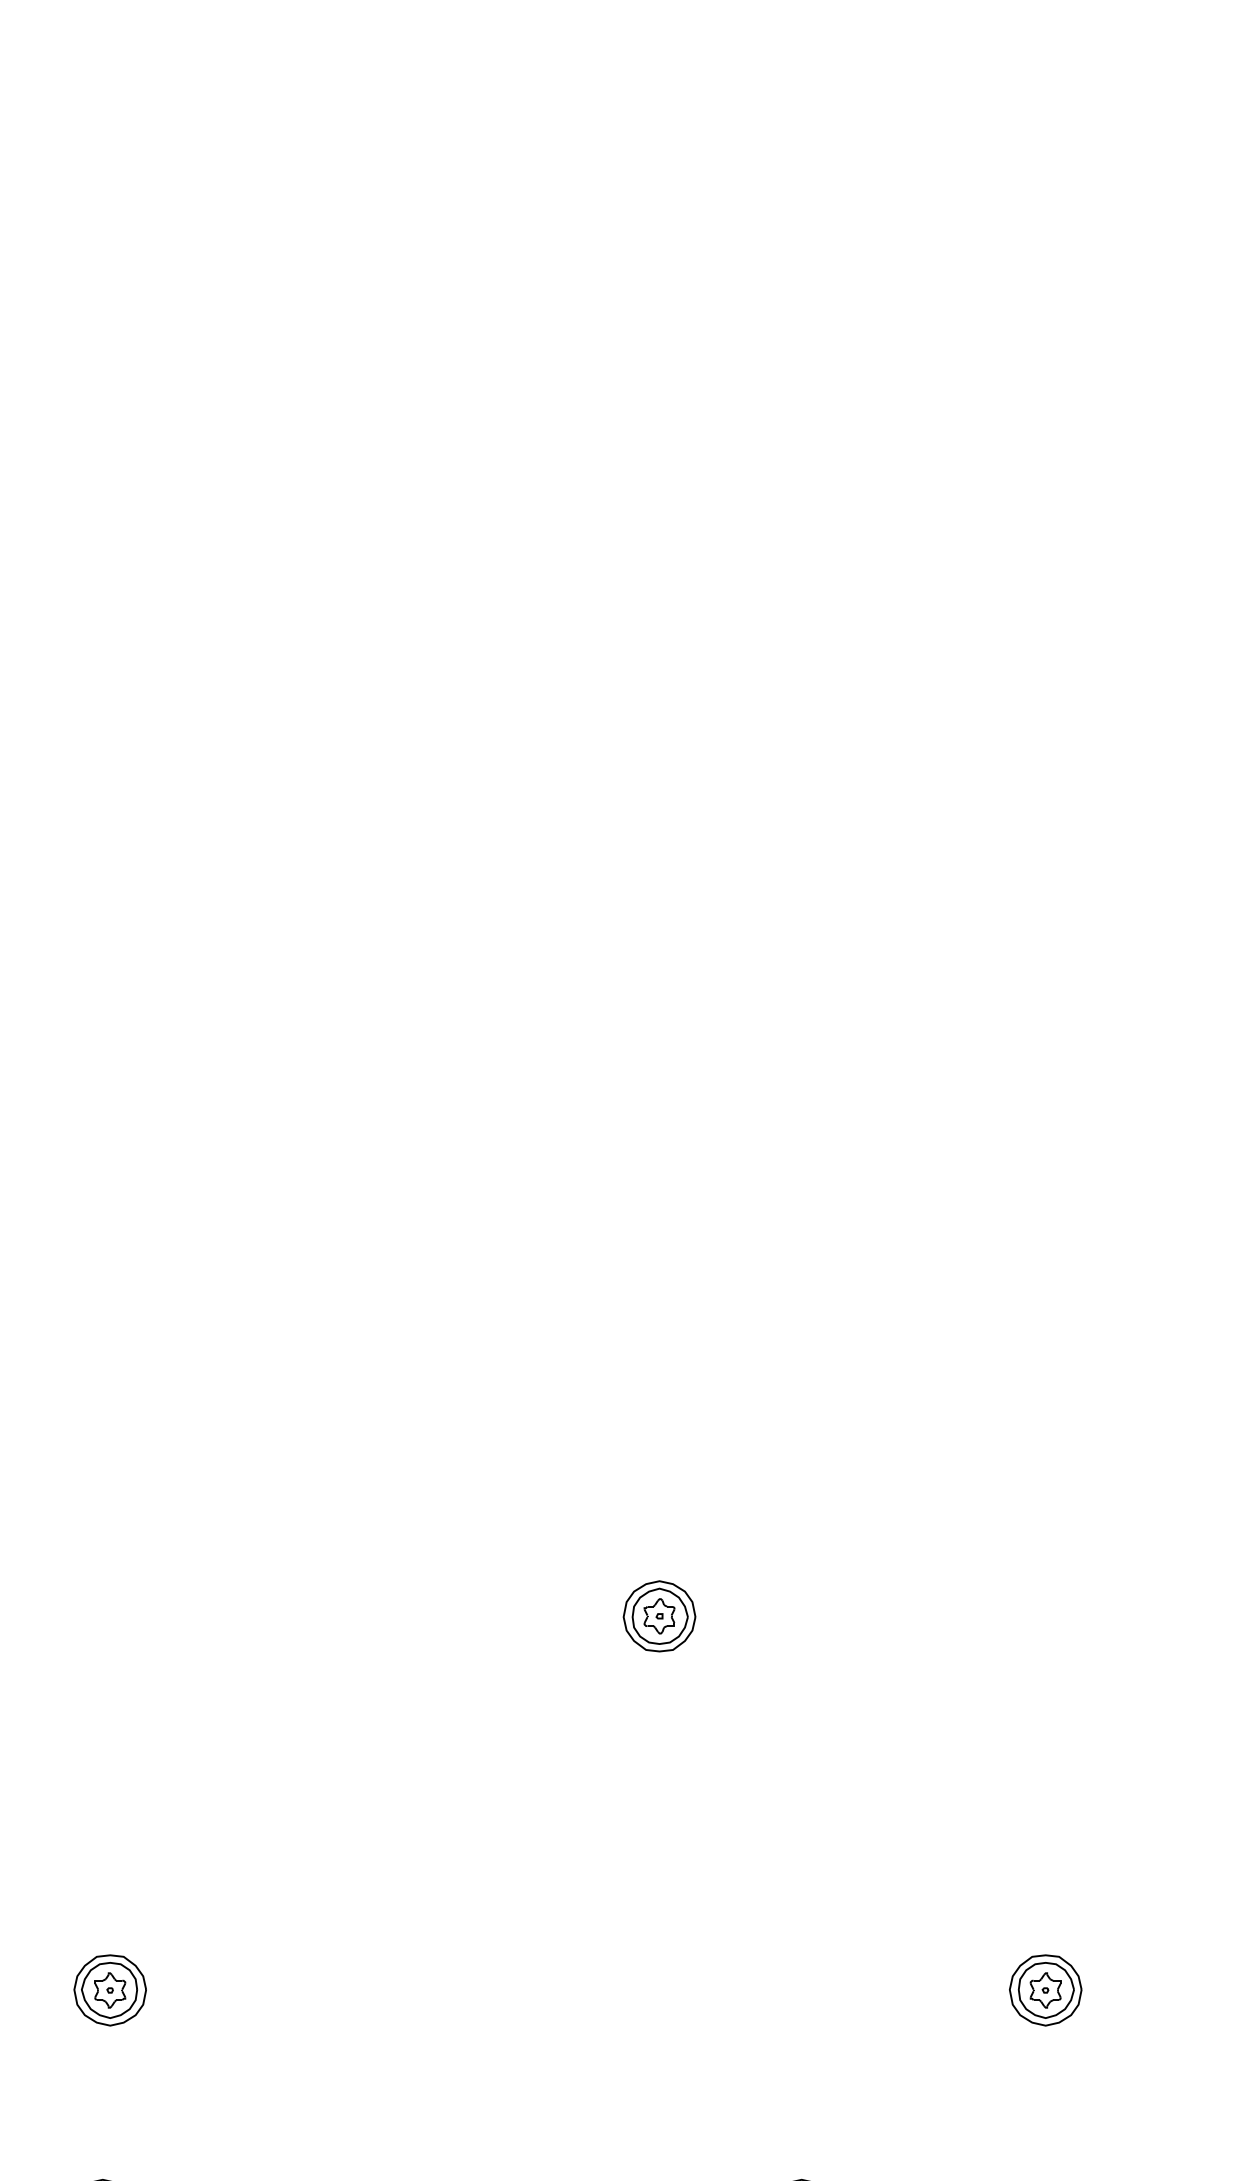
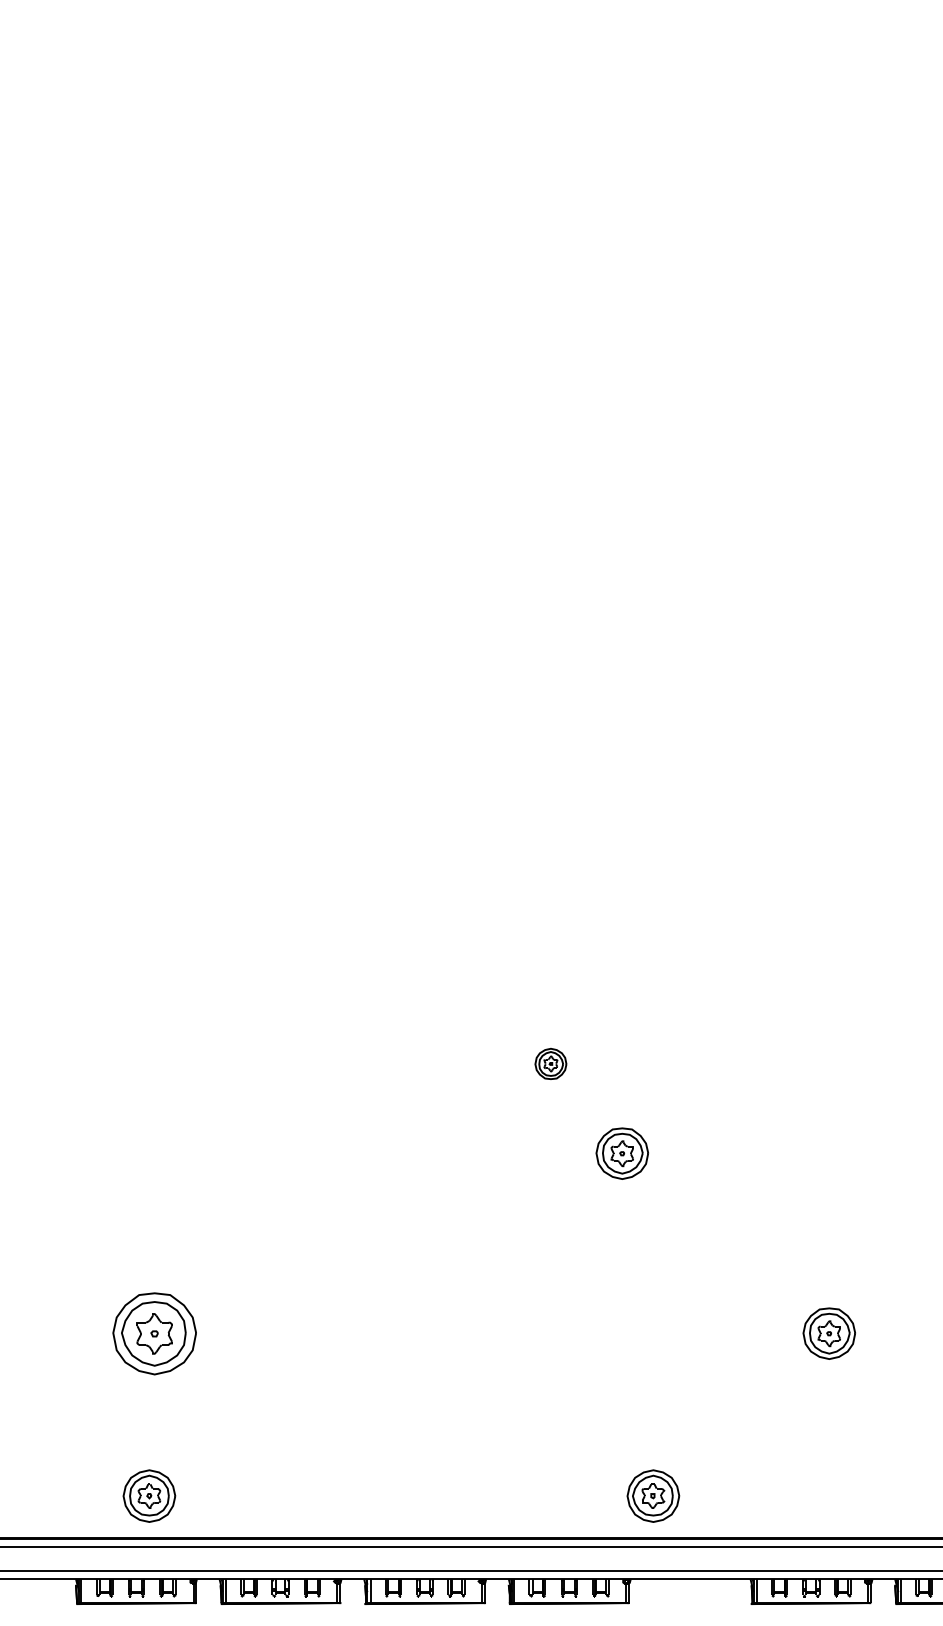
part: (658, 1615) -> (550, 1063), size x0.6
part: (757, 1740) -> (621, 1153), added
part: (109, 1990) -> (154, 1333), size x1.6

